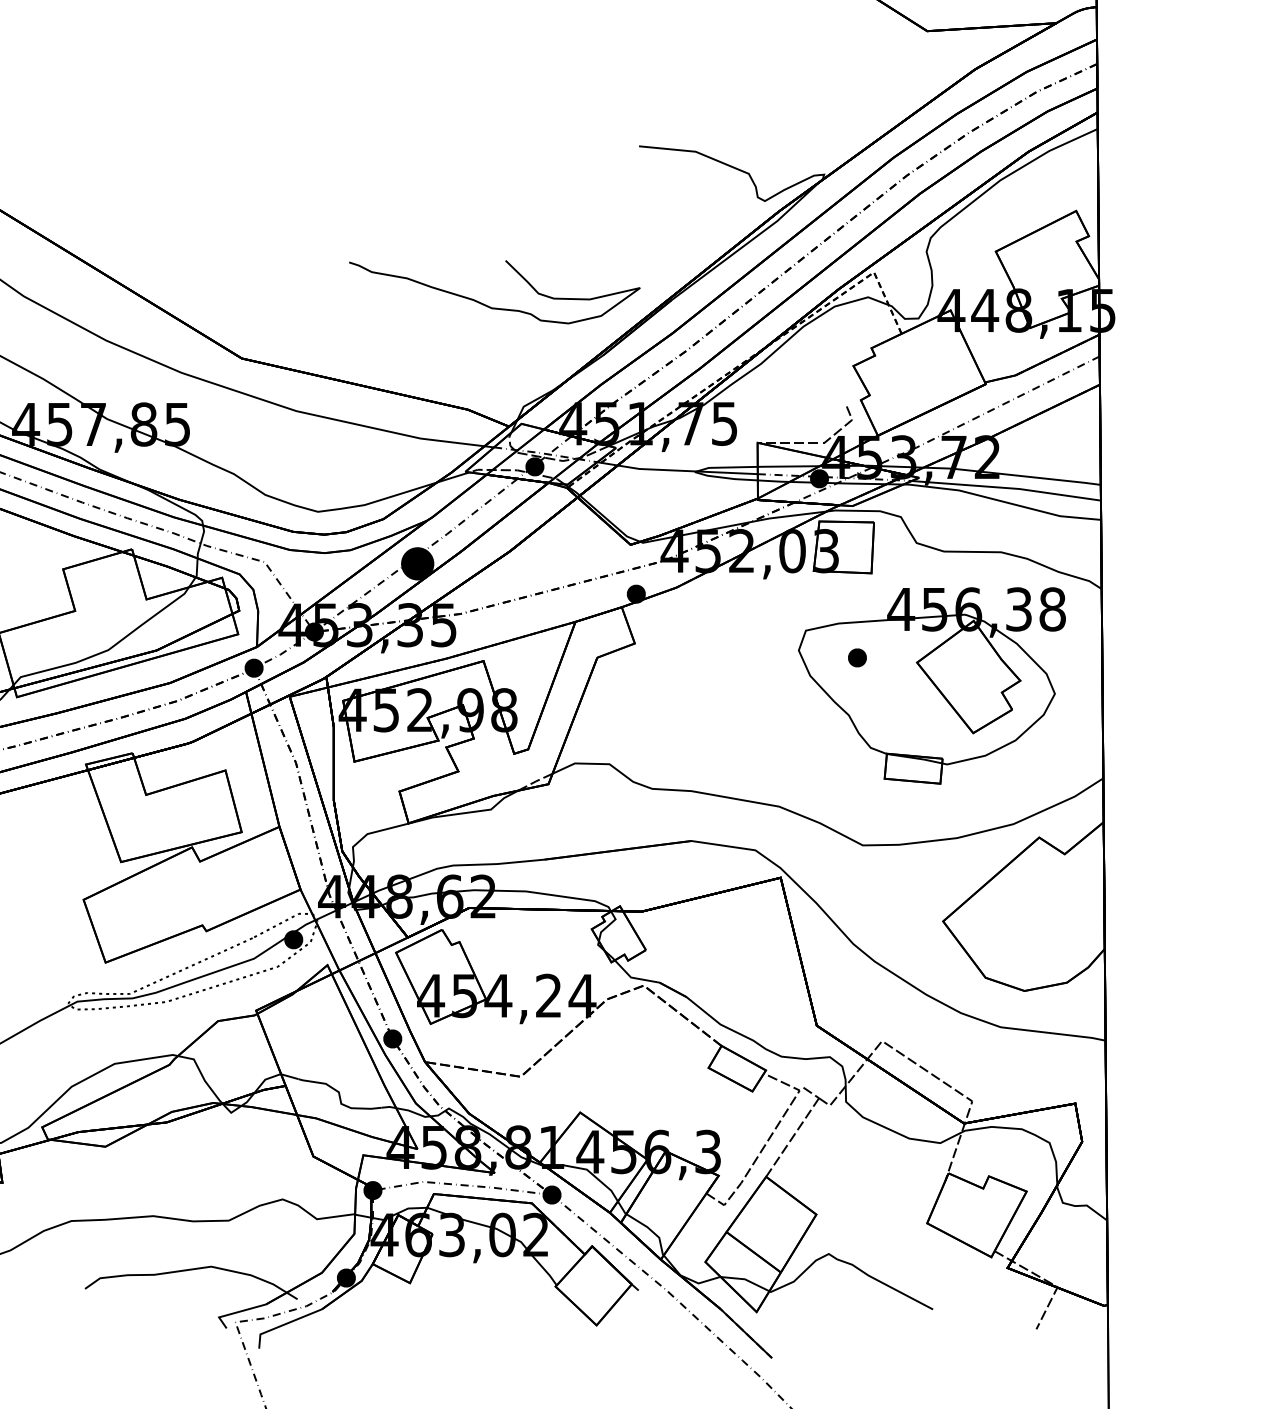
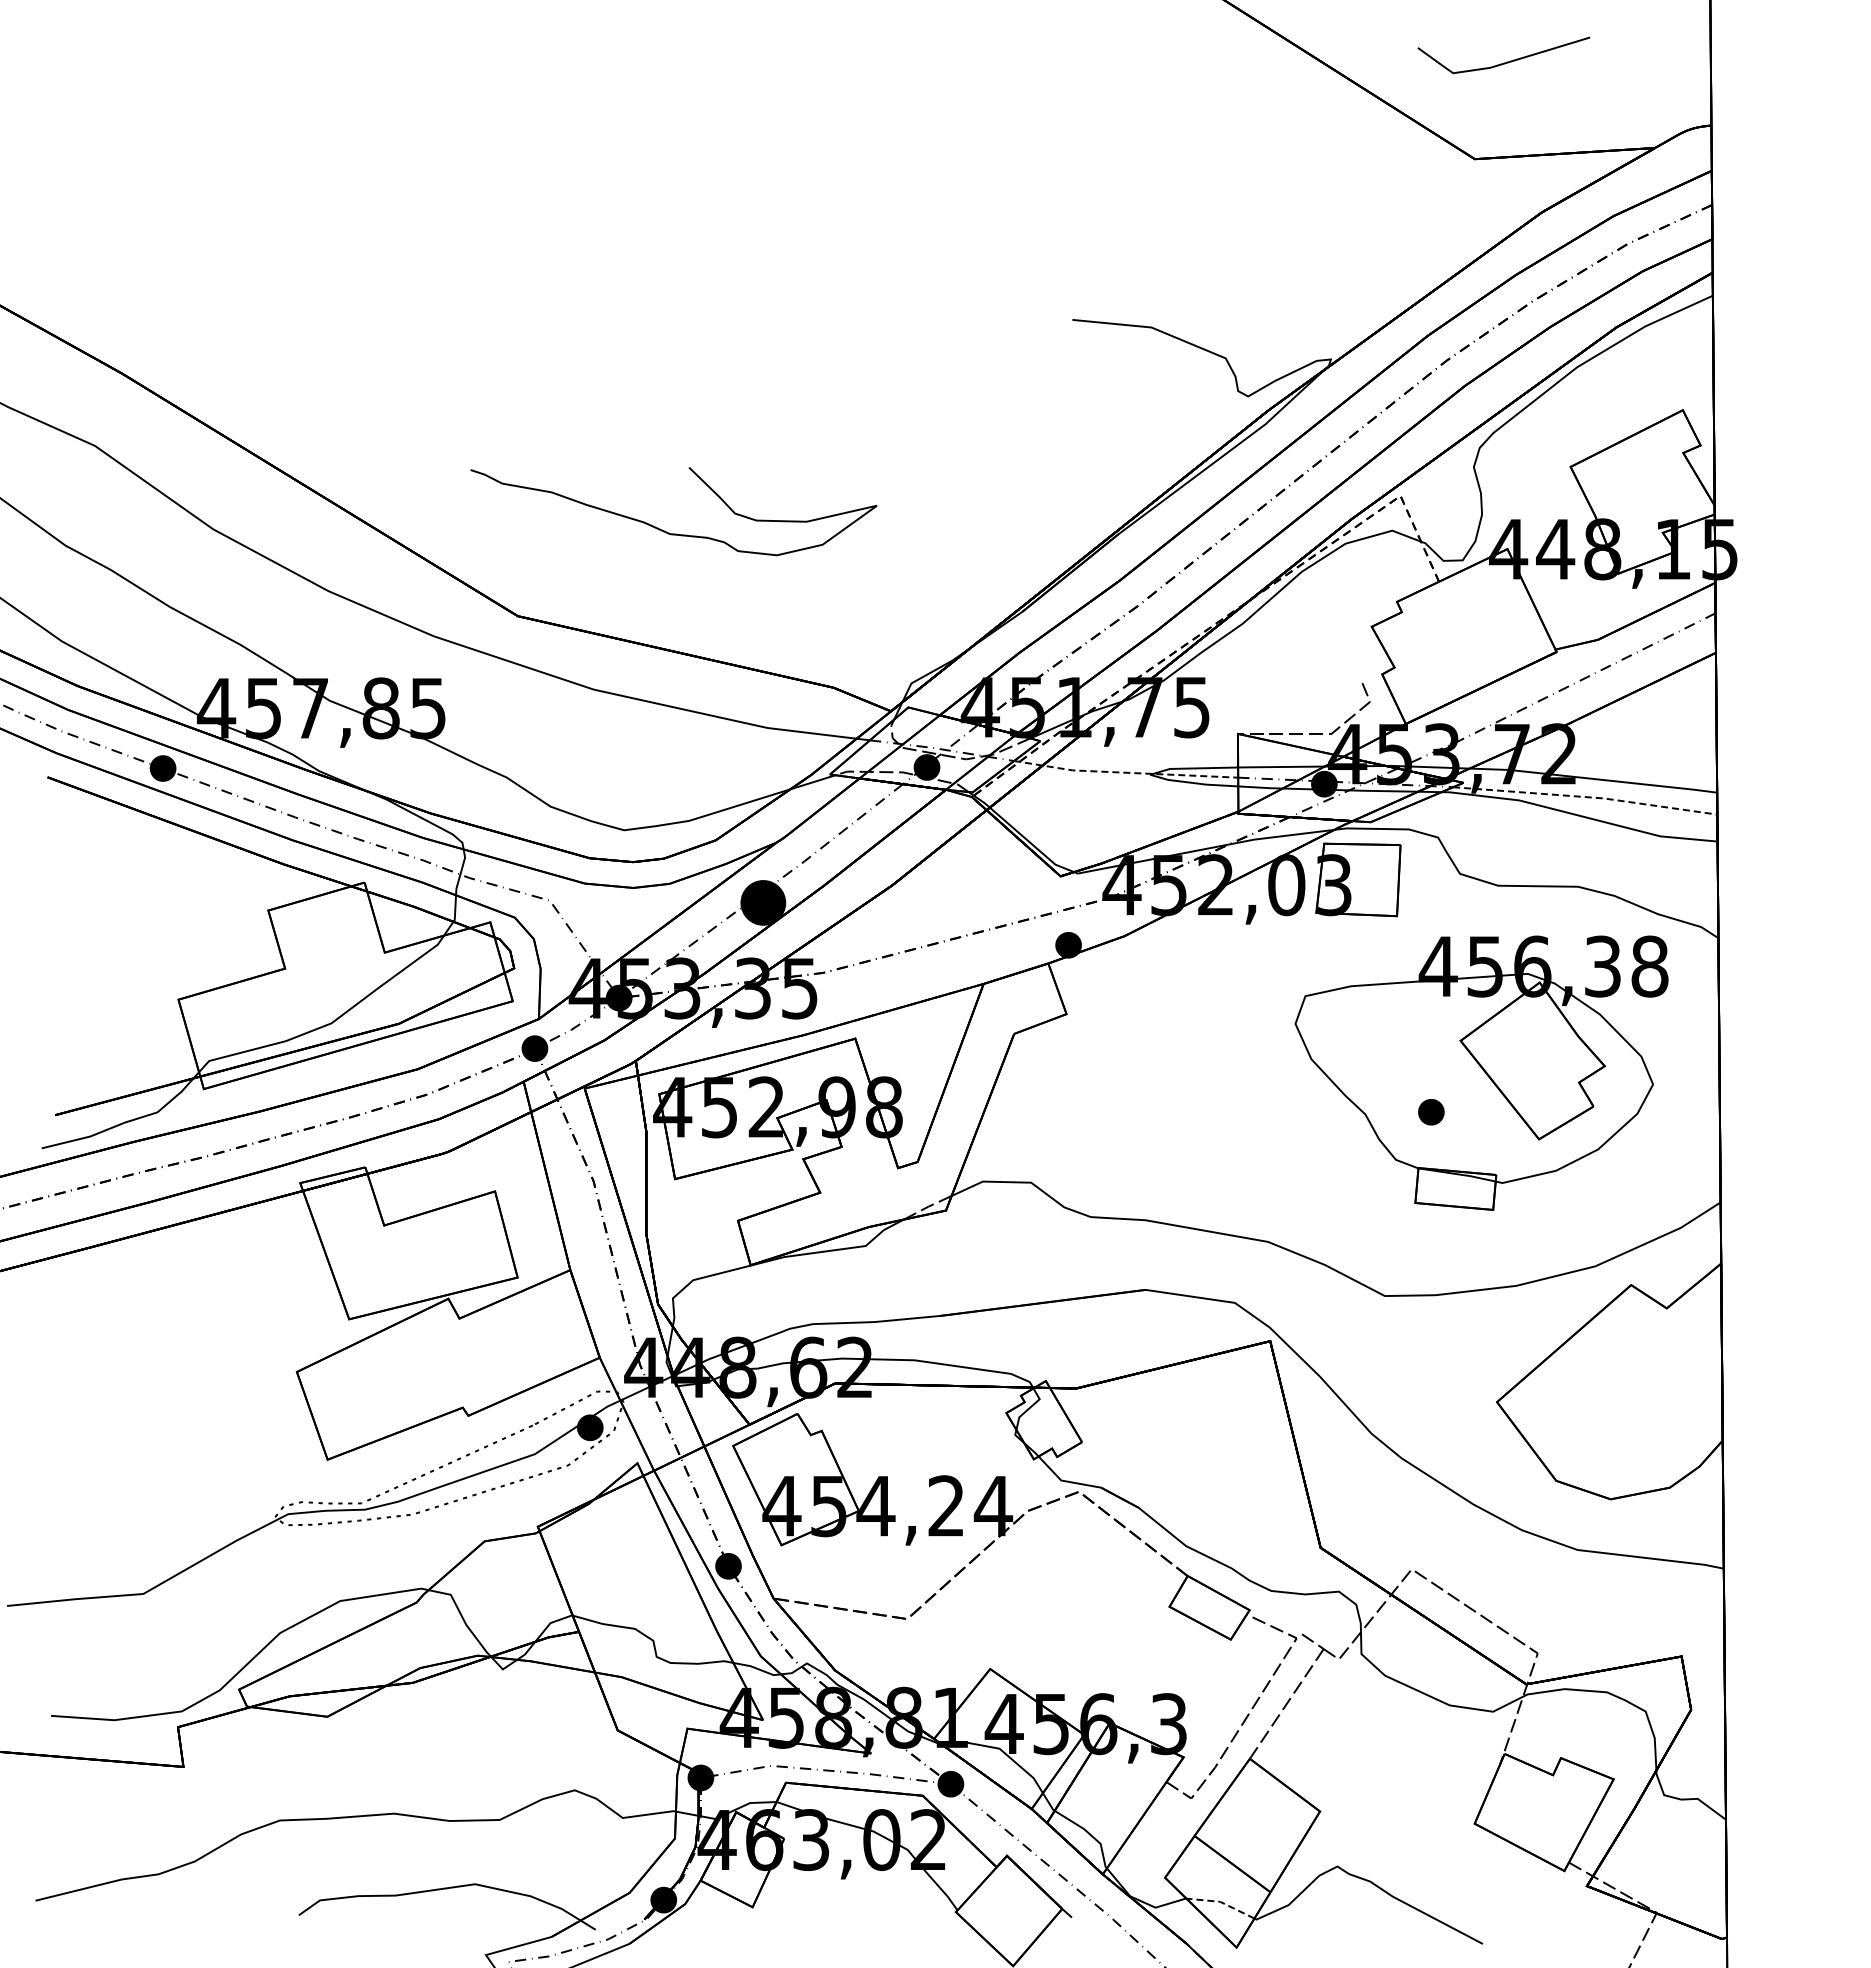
curve: (487, 305) -> (664, 530), moved
line: (677, 470) -> (1125, 772), solid -> dashed
line: (1007, 488) -> (1586, 797), solid -> dashed
part: (857, 658) -> (1431, 1112), moved
line: (746, 1279) -> (1222, 1902), solid -> dashed

